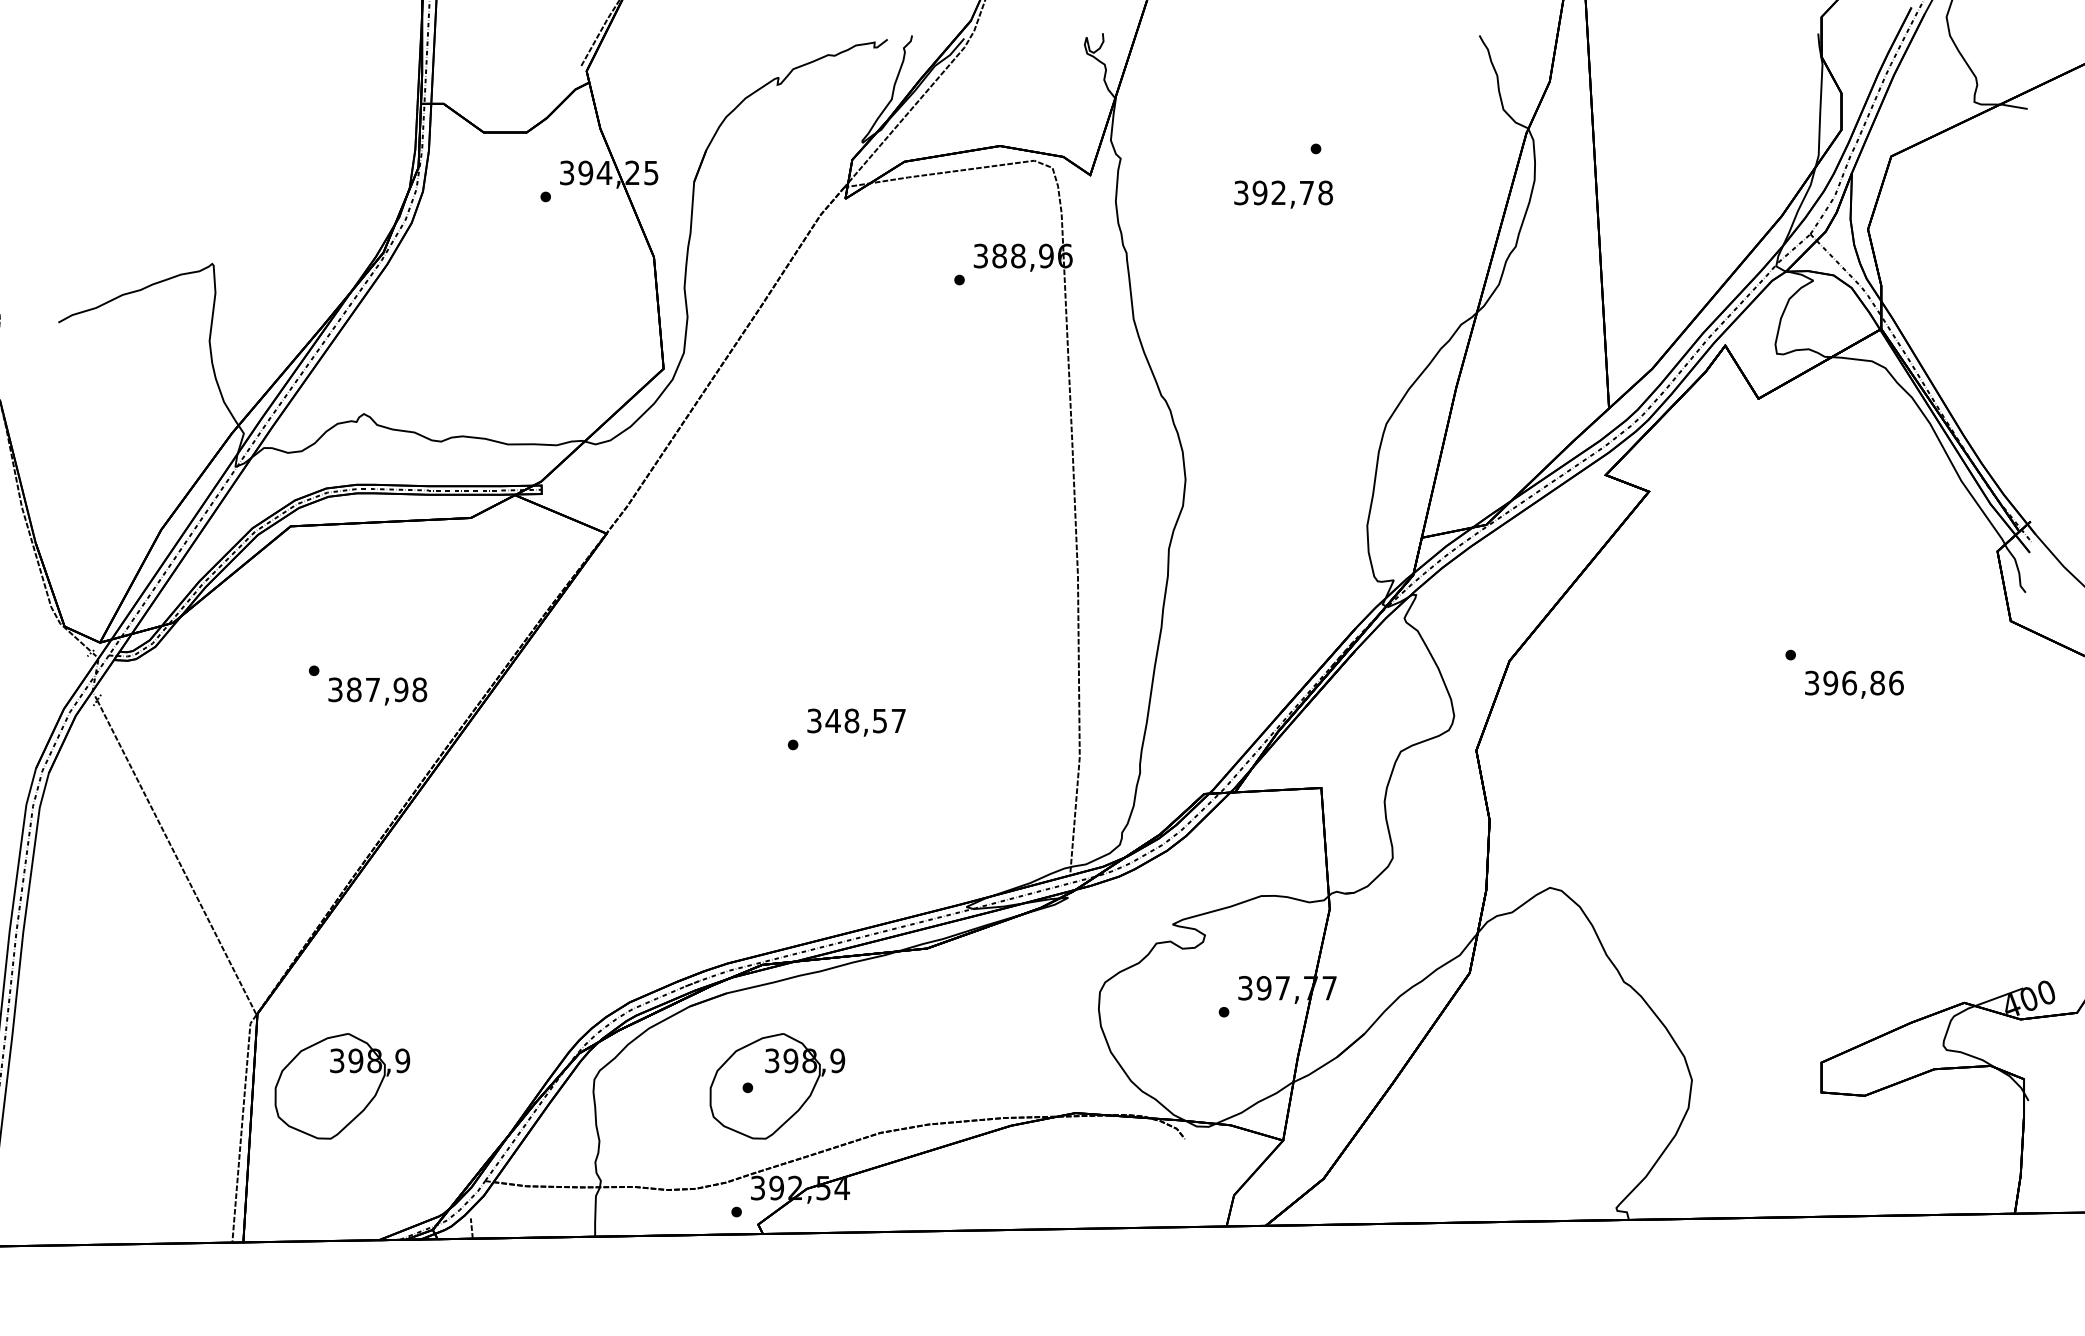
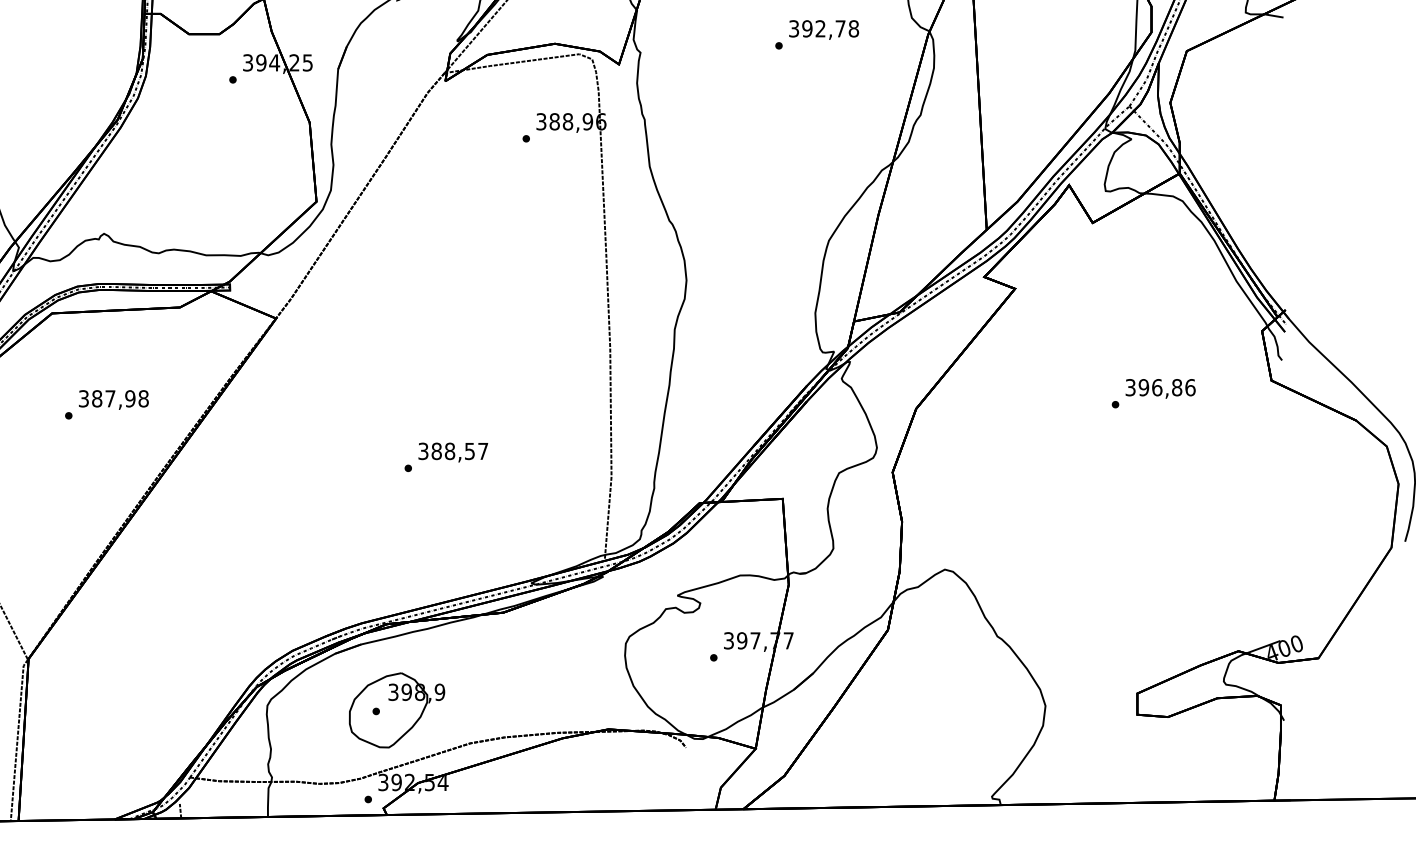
text: (1283, 194) -> (824, 29), moved
text: (1854, 684) -> (1160, 388), moved
text: (377, 691) -> (113, 399), moved
text: (832, 720) -> (436, 451), 348,57 -> 388,57
part: (342, 1086) -> (88, 710), removed

